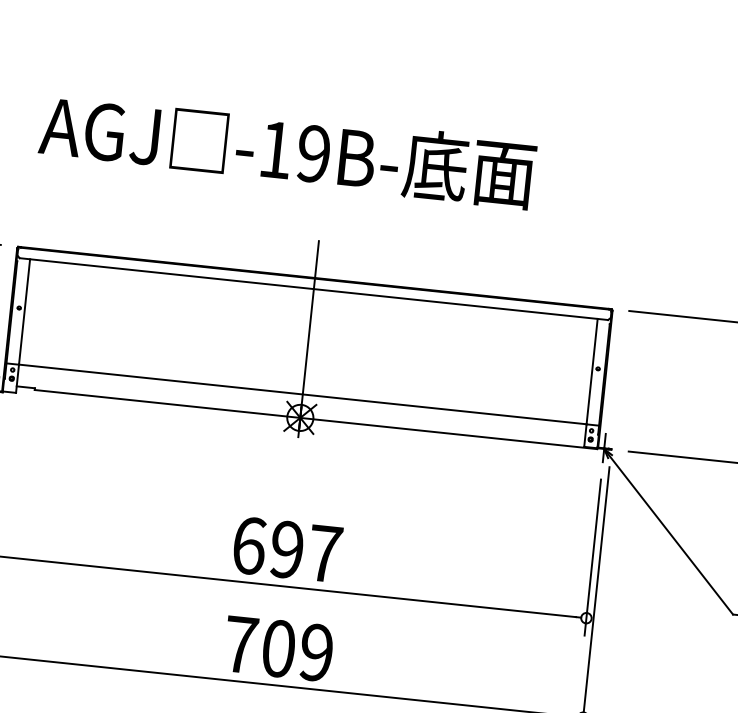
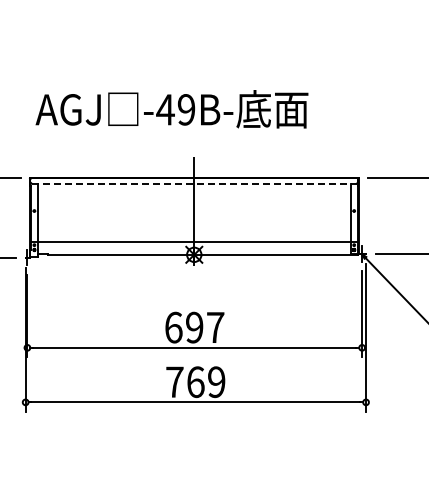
text: (275, 149) -> (165, 109), -19B- -> -49B-
line: (314, 288) -> (194, 183), solid -> dashed
text: (278, 647) -> (195, 381), 709 -> 769

